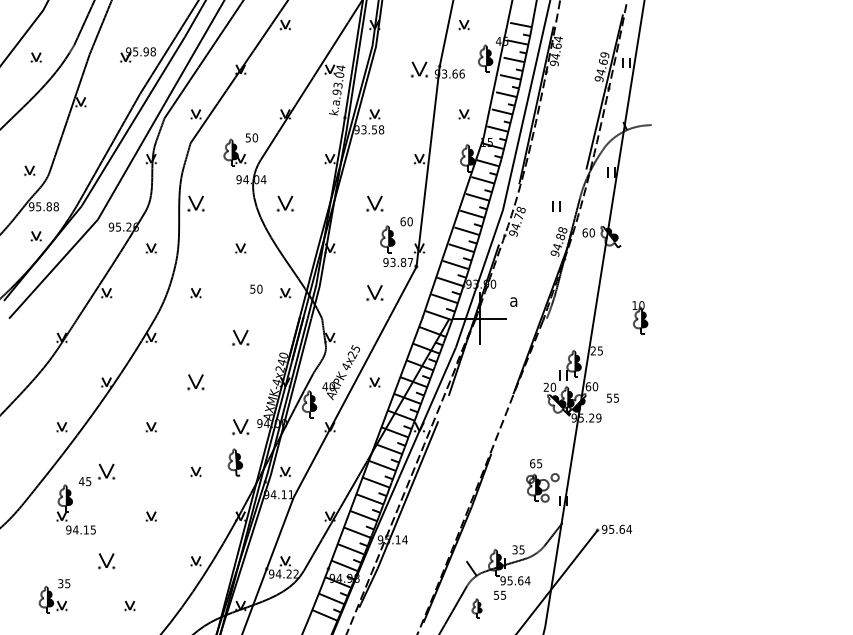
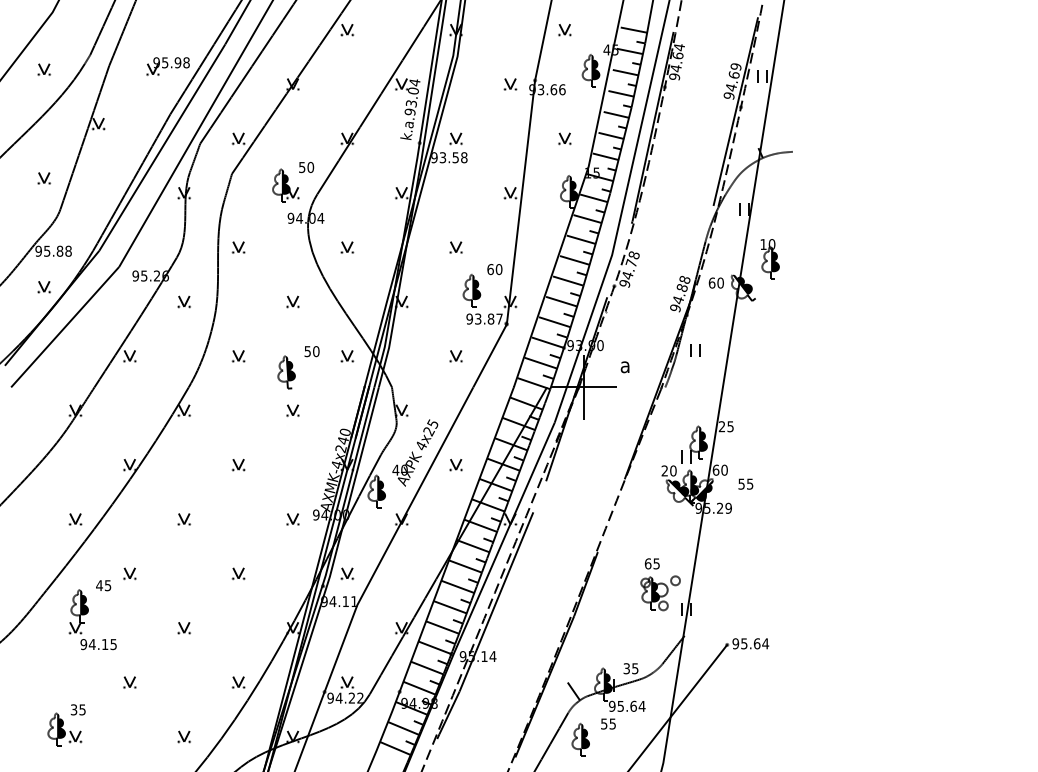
part: (419, 69) -> (510, 84), size x0.62
part: (29, 170) -> (43, 178), moved
part: (195, 203) -> (238, 247), size x0.62
part: (285, 203) -> (347, 247), size x0.62
part: (374, 203) -> (455, 247), size x0.62
part: (555, 206) -> (695, 350), moved
part: (374, 293) -> (455, 356), size x0.62
part: (639, 317) -> (769, 259), moved
part: (240, 337) -> (292, 410), size x0.62
part: (195, 382) -> (238, 465), size x0.62
part: (240, 427) -> (292, 519), size x0.62
part: (235, 462) -> (286, 372), moved
part: (106, 471) -> (129, 573), size x0.62
part: (106, 561) -> (129, 682), size x0.62
part: (129, 605) -> (183, 736), moved
part: (477, 608) -> (580, 739), size x1.43

